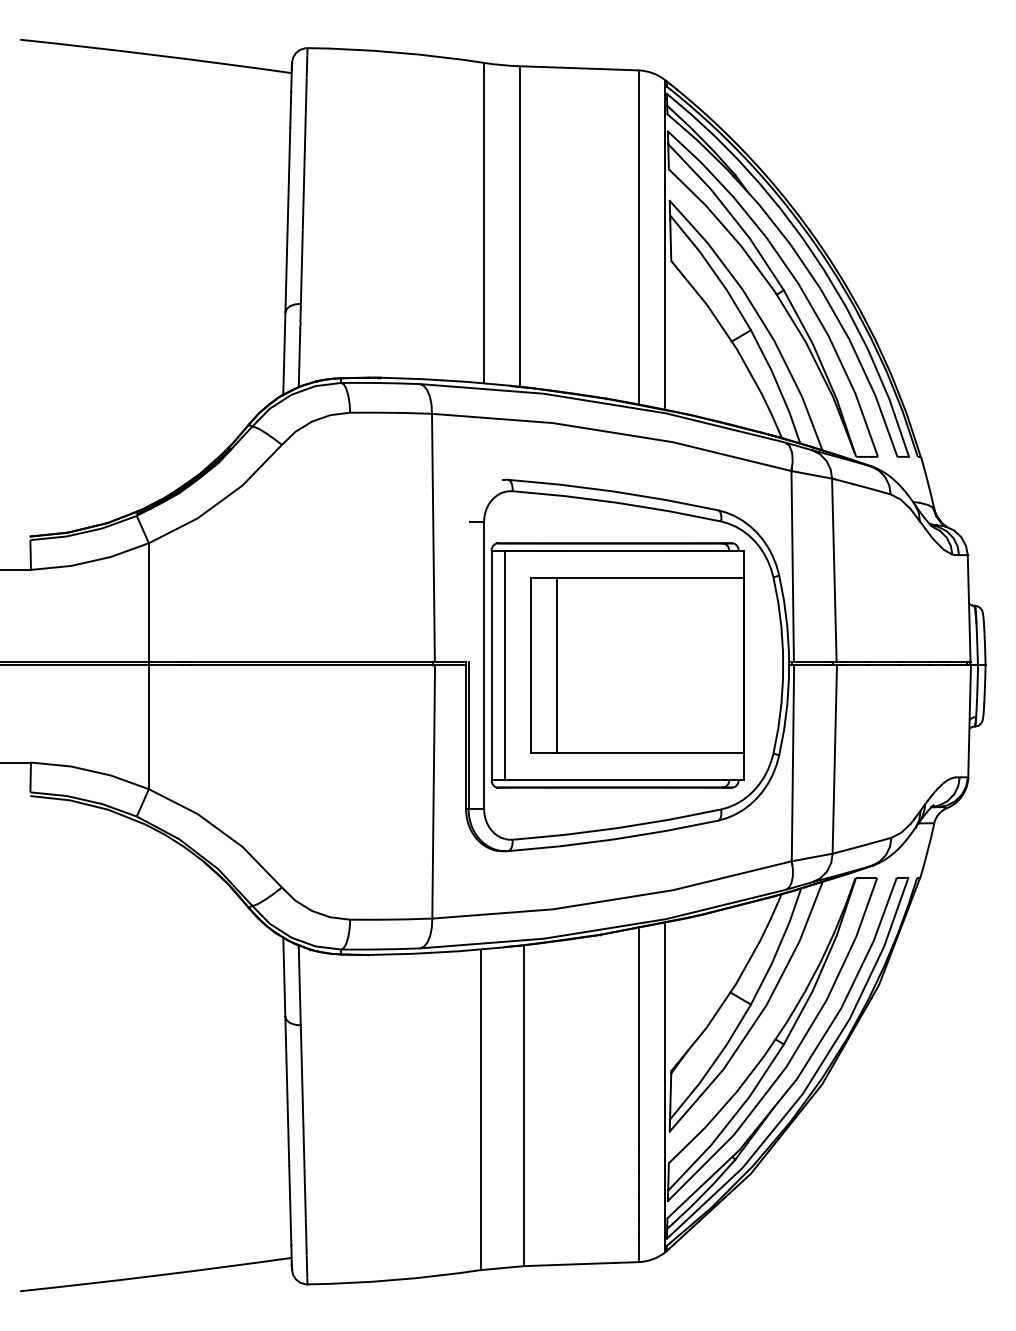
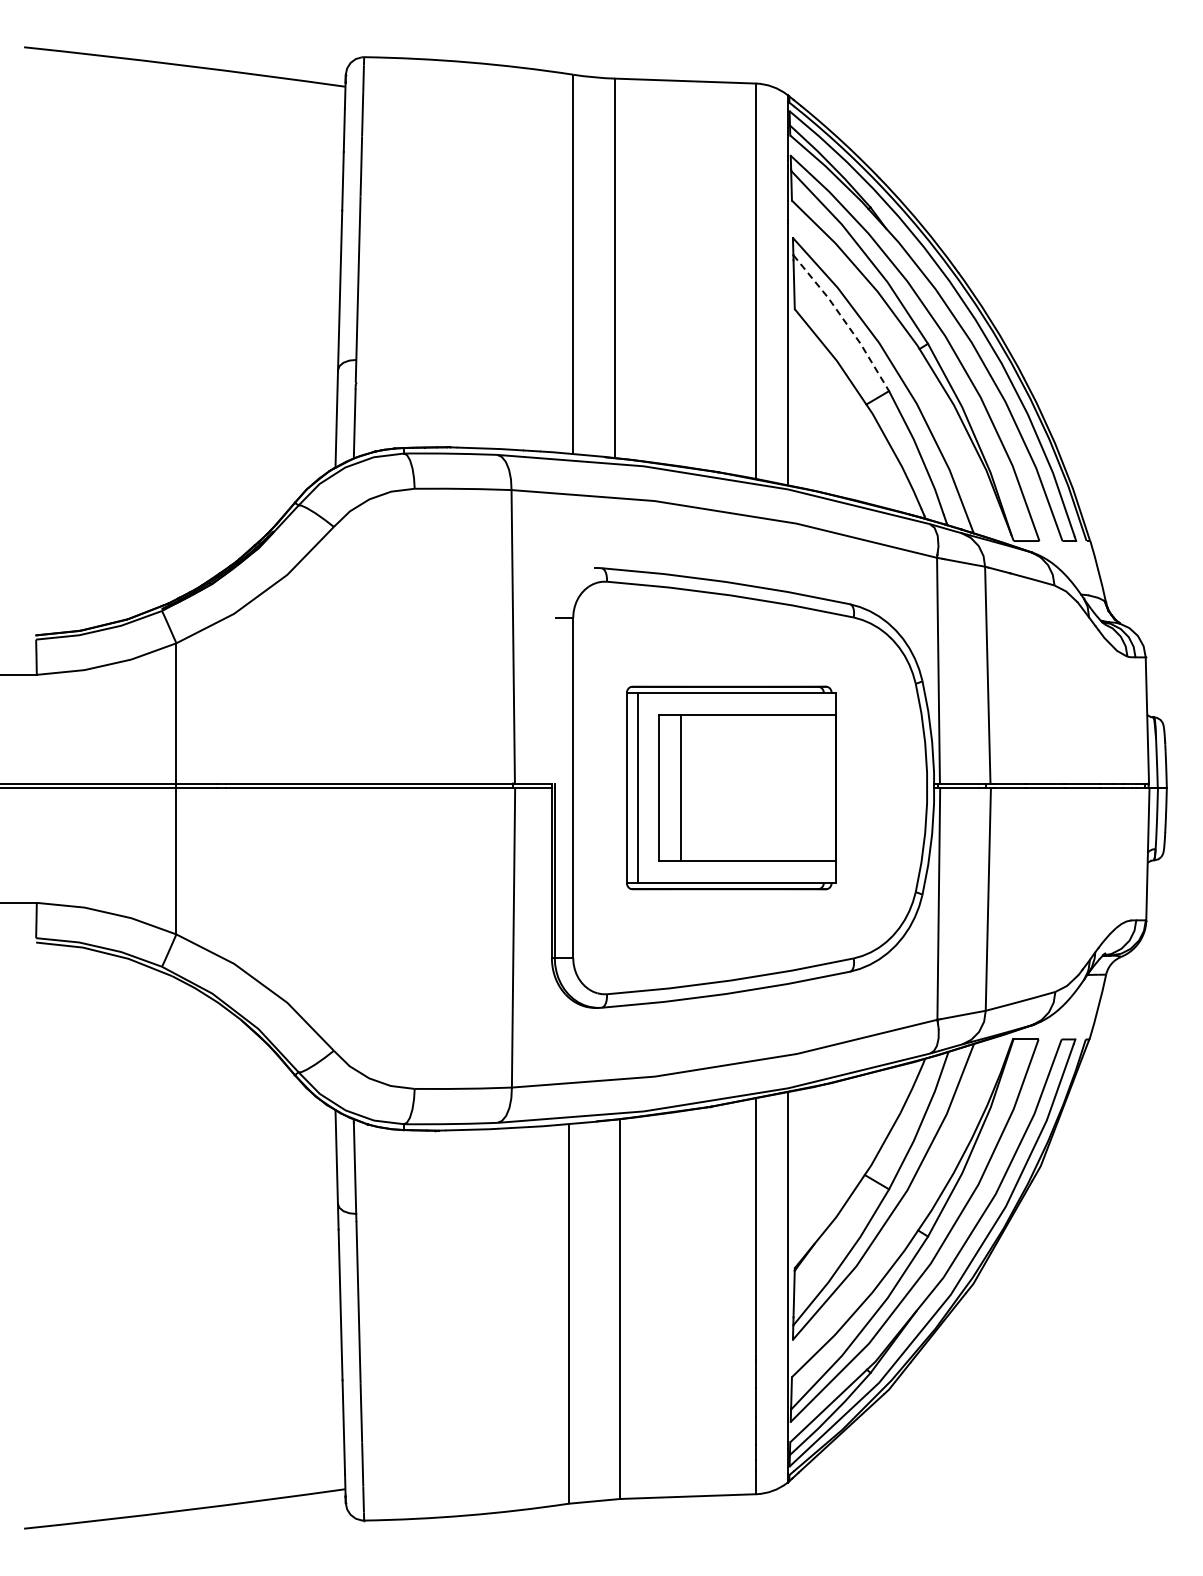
line: (713, 270) -> (844, 320), solid -> dashed
part: (617, 665) -> (731, 787), size x0.7

